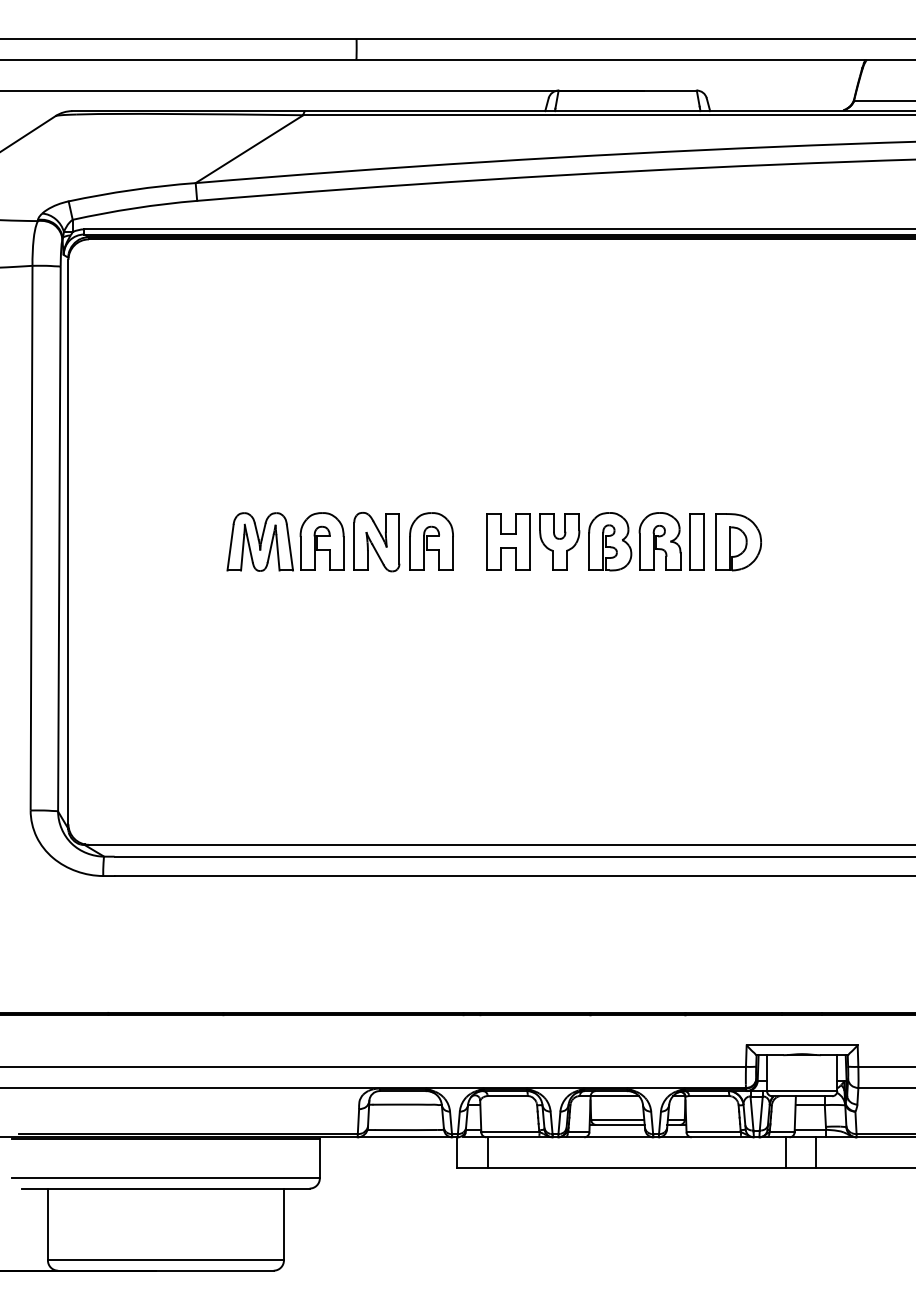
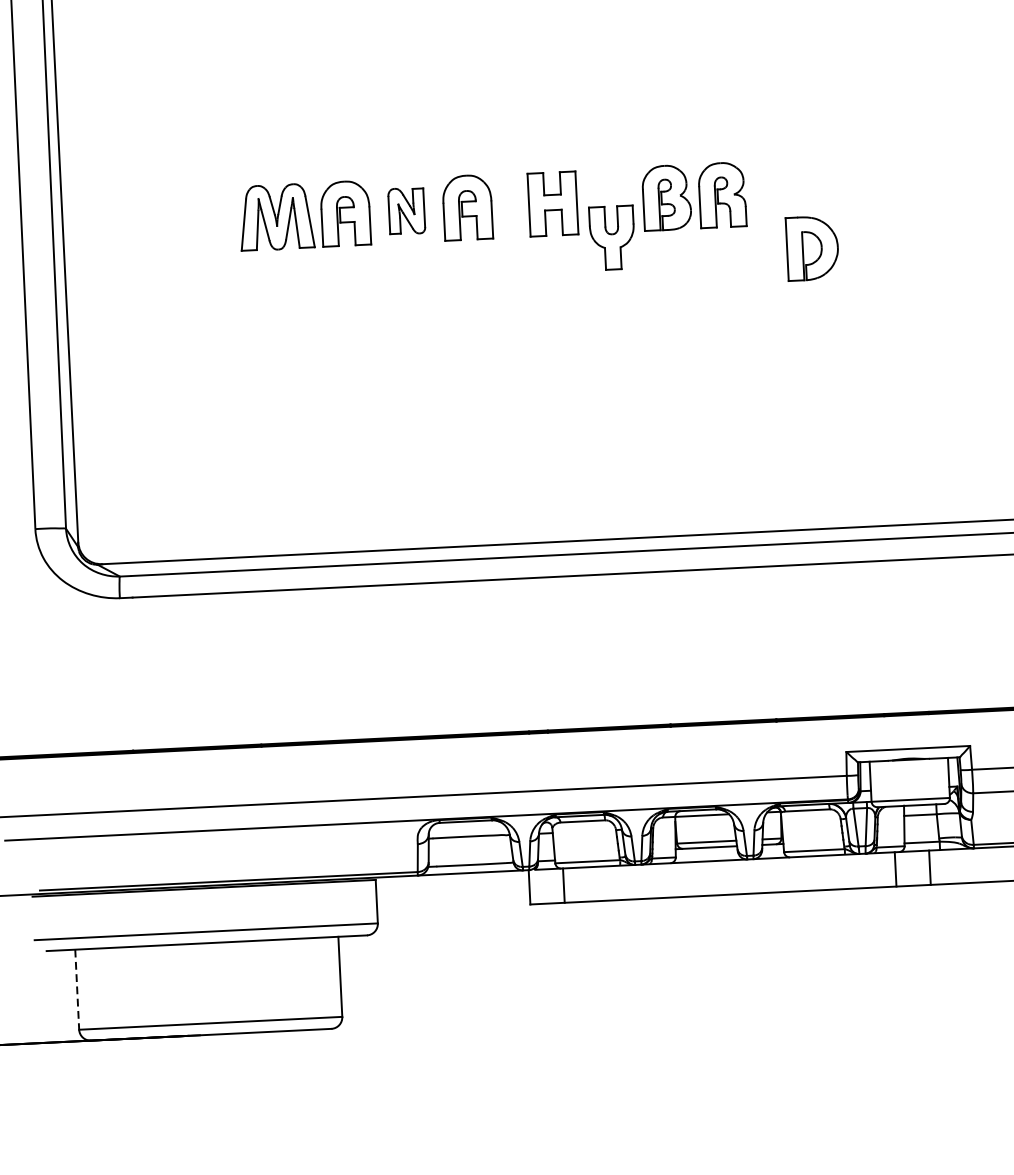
part: (559, 541) -> (612, 237), moved
part: (696, 541) -> (762, 192), removed
part: (376, 542) -> (406, 211), size x0.7
part: (738, 542) -> (812, 248), moved
line: (47, 1224) -> (76, 989), solid -> dashed

